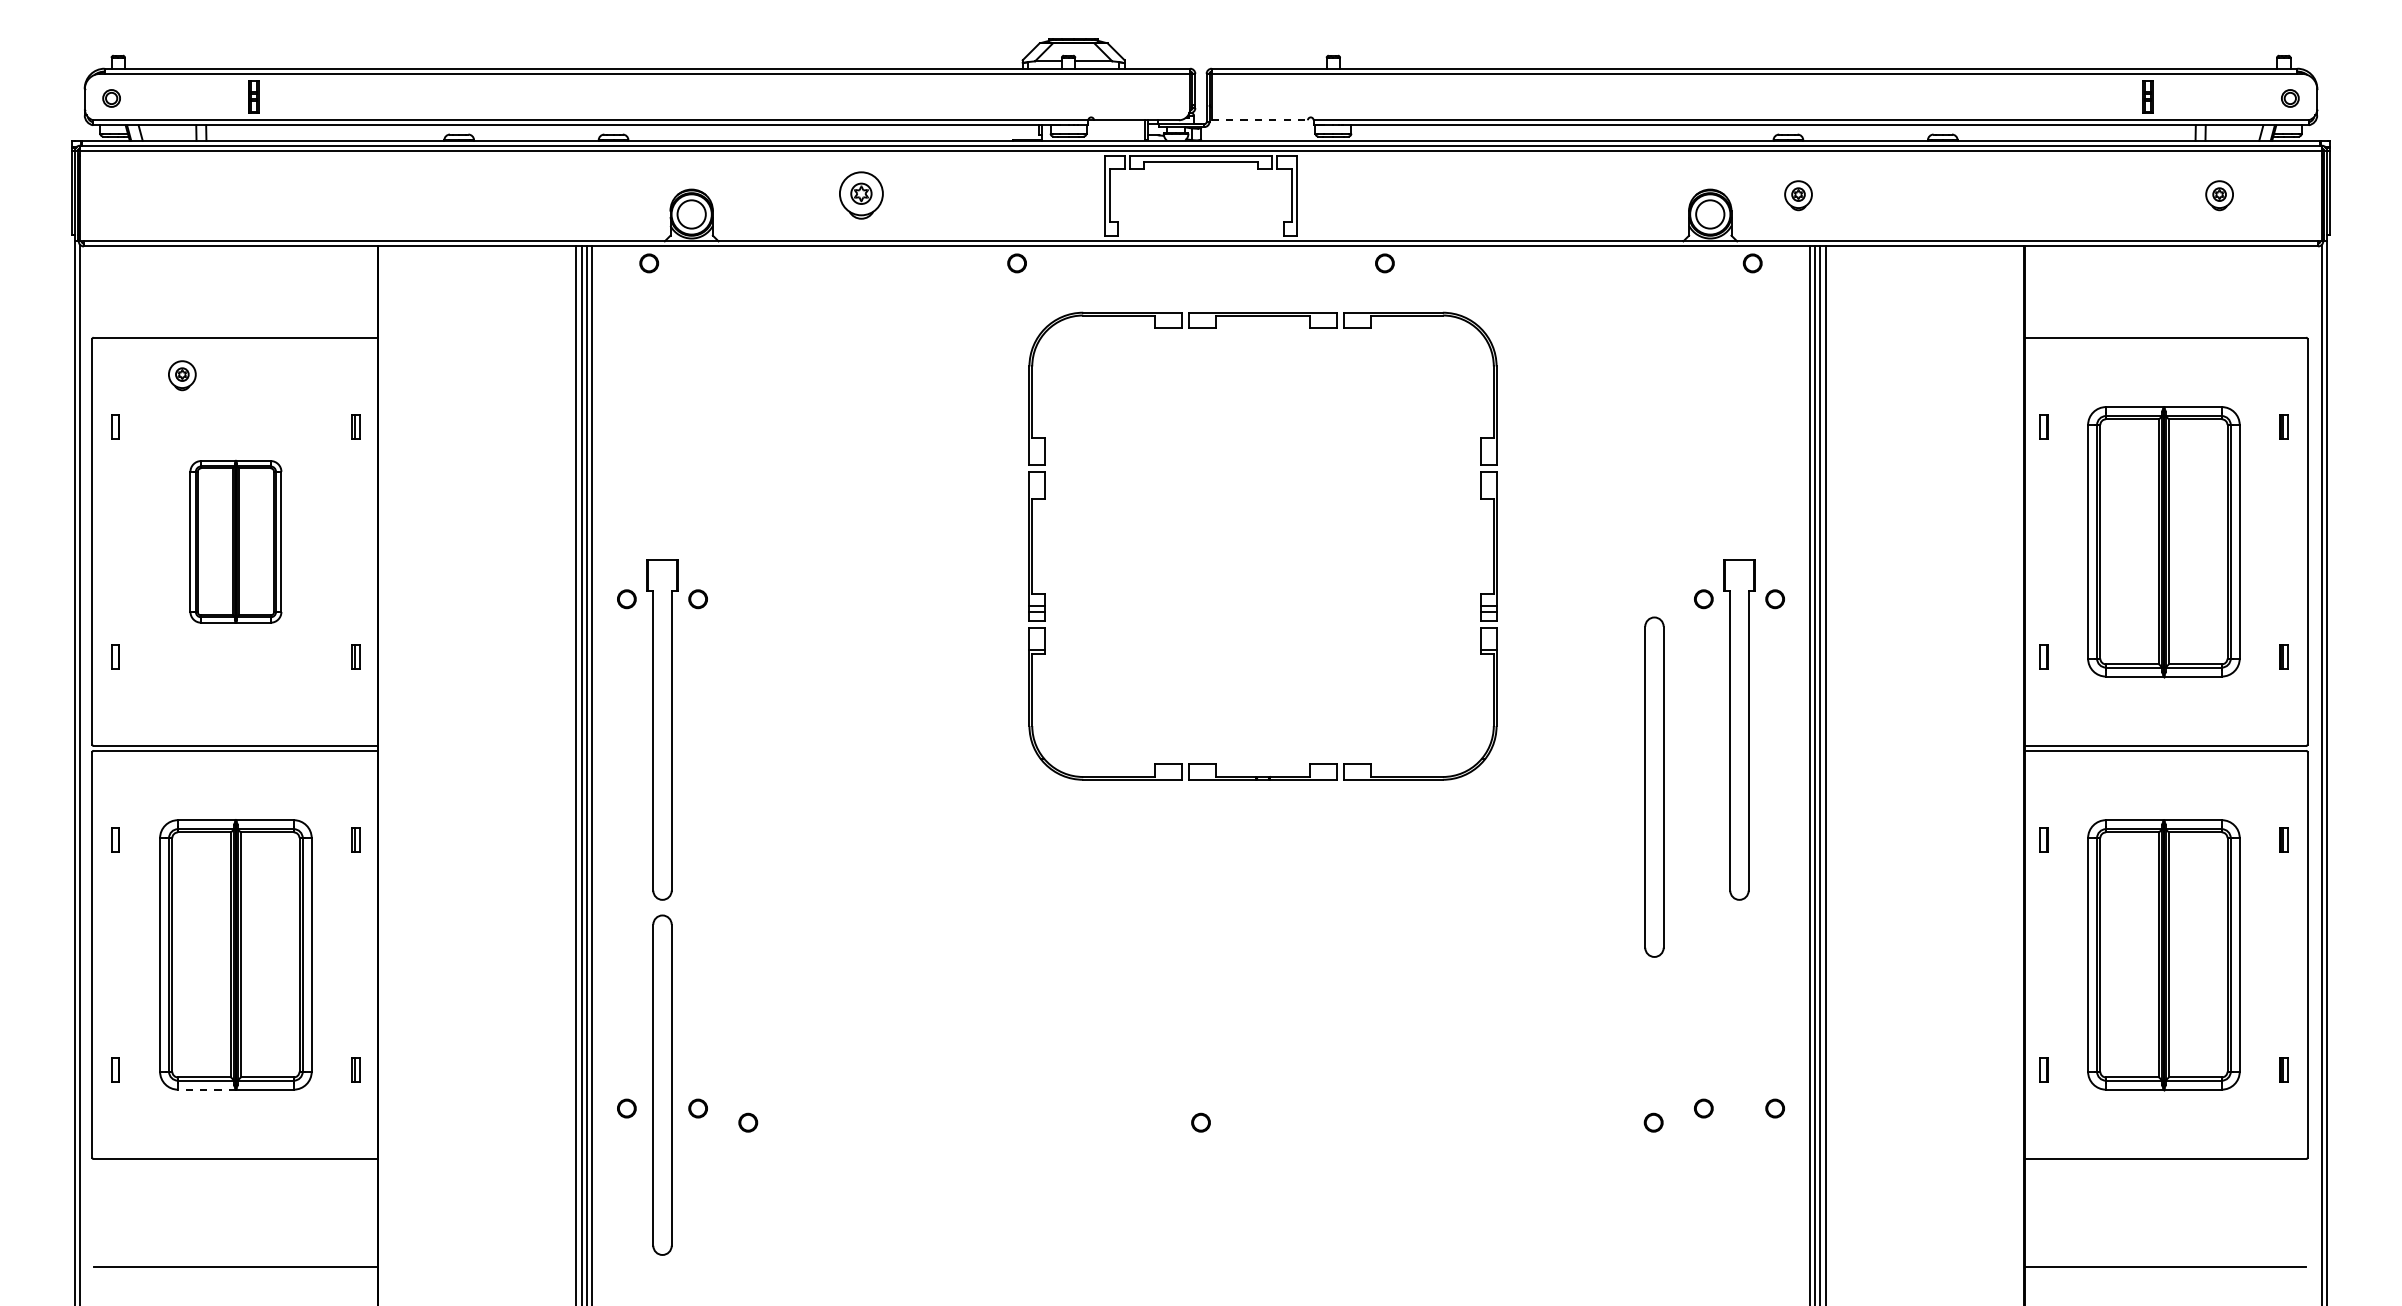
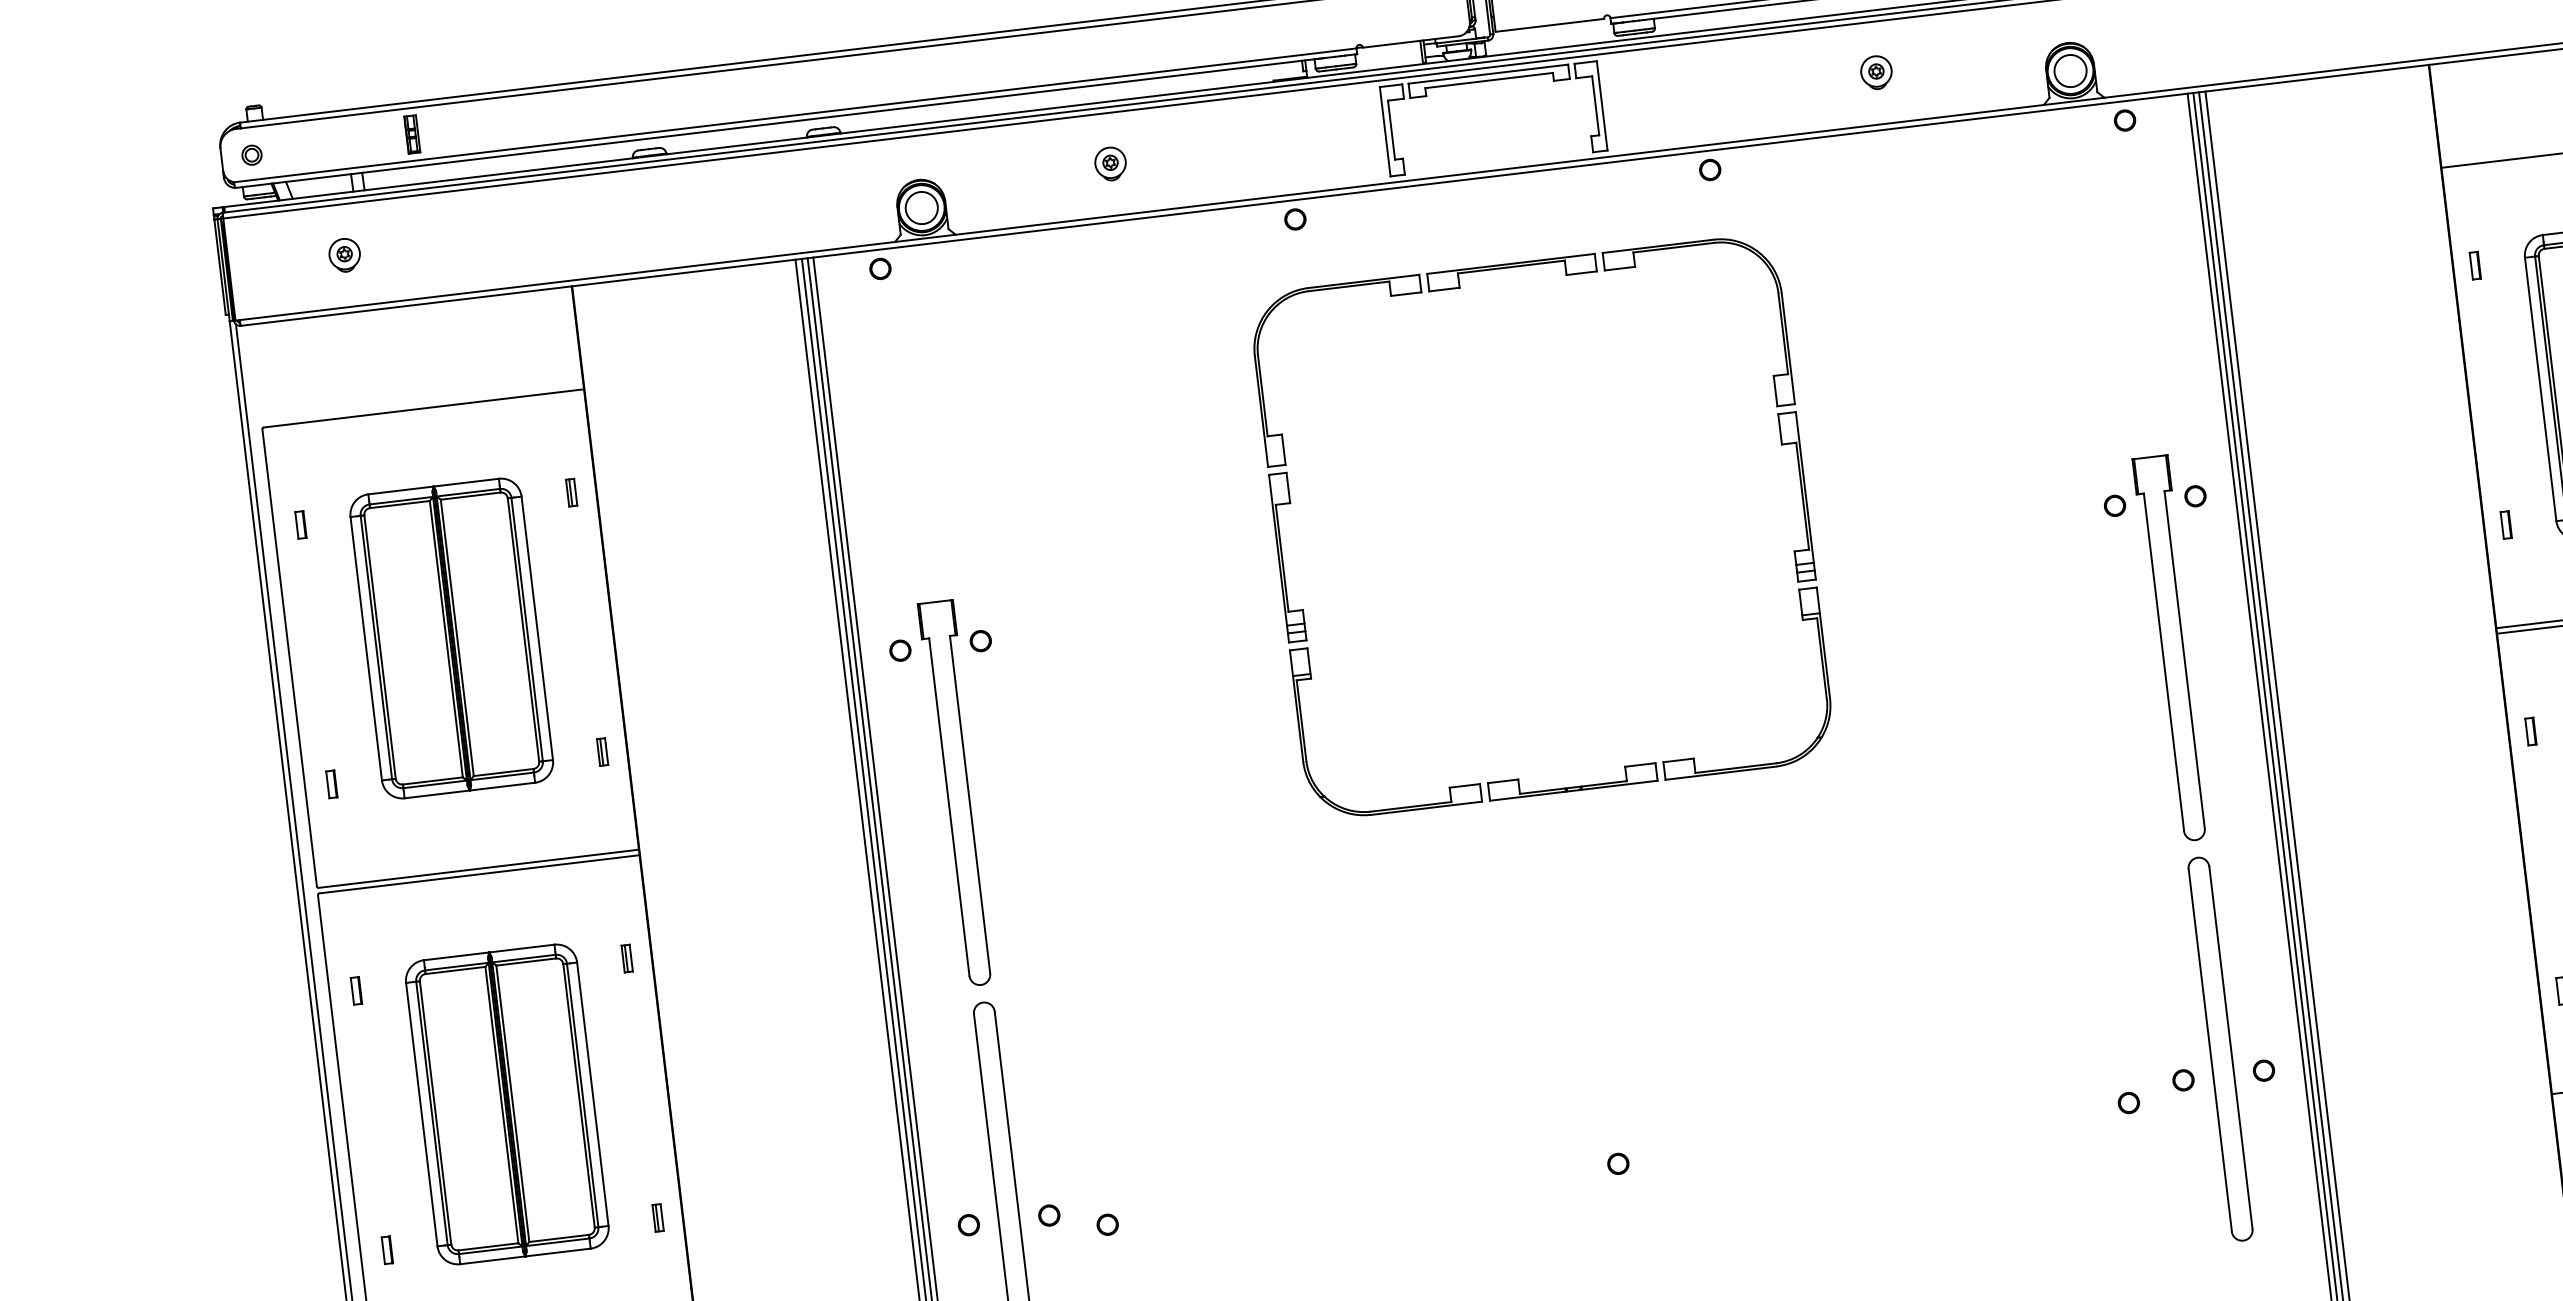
line: (1260, 120) -> (1550, 25), dashed -> solid
part: (861, 195) -> (1110, 163), size x0.62
part: (1798, 195) -> (1876, 72), moved
part: (1216, 328) -> (1460, 287), moved
part: (182, 375) -> (344, 255), moved
part: (235, 541) -> (451, 638), size x1.67
part: (1654, 786) -> (2220, 1048), moved
line: (206, 1089) -> (492, 1260), dashed -> solid

